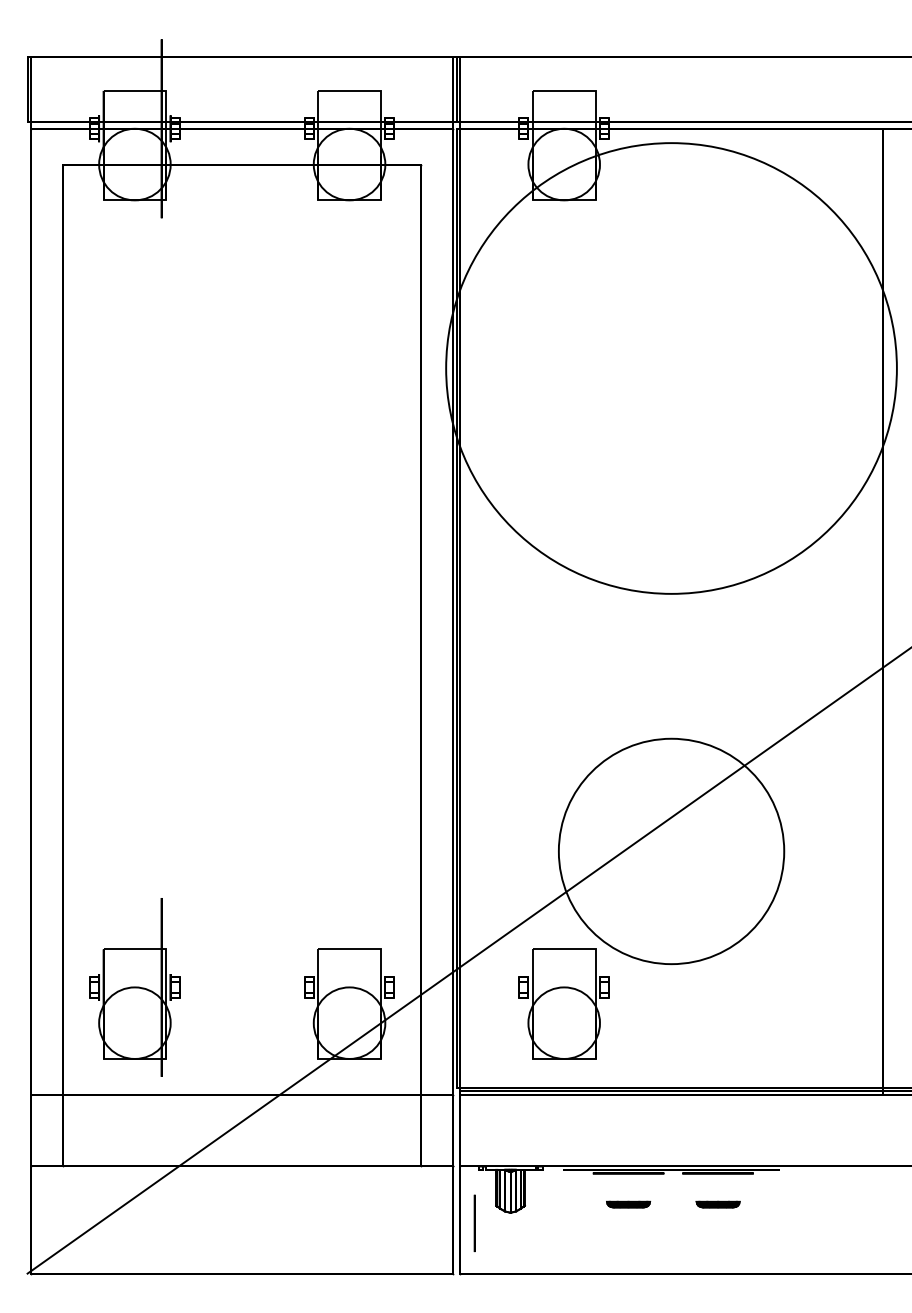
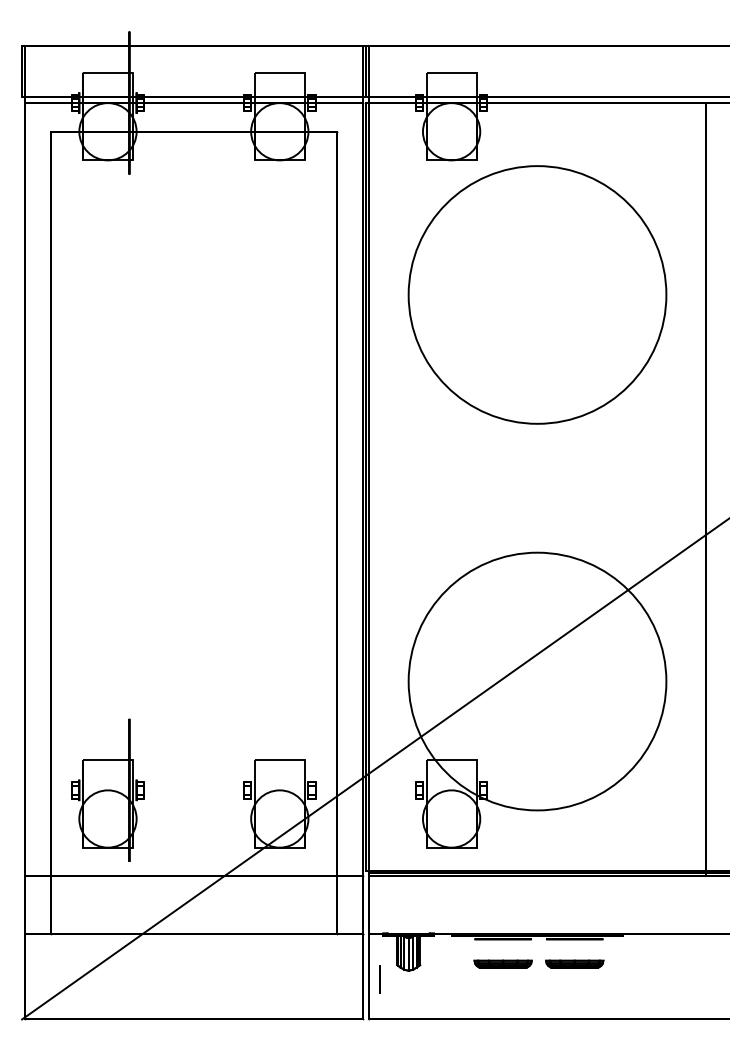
circle: (671, 367) -> (537, 294), size x0.71
circle: (671, 851) -> (537, 681), size x1.43
part: (627, 1203) -> (502, 963), size x1.67
part: (717, 1203) -> (574, 963), size x1.67
circle: (474, 1223) -> (379, 979), size x0.62

